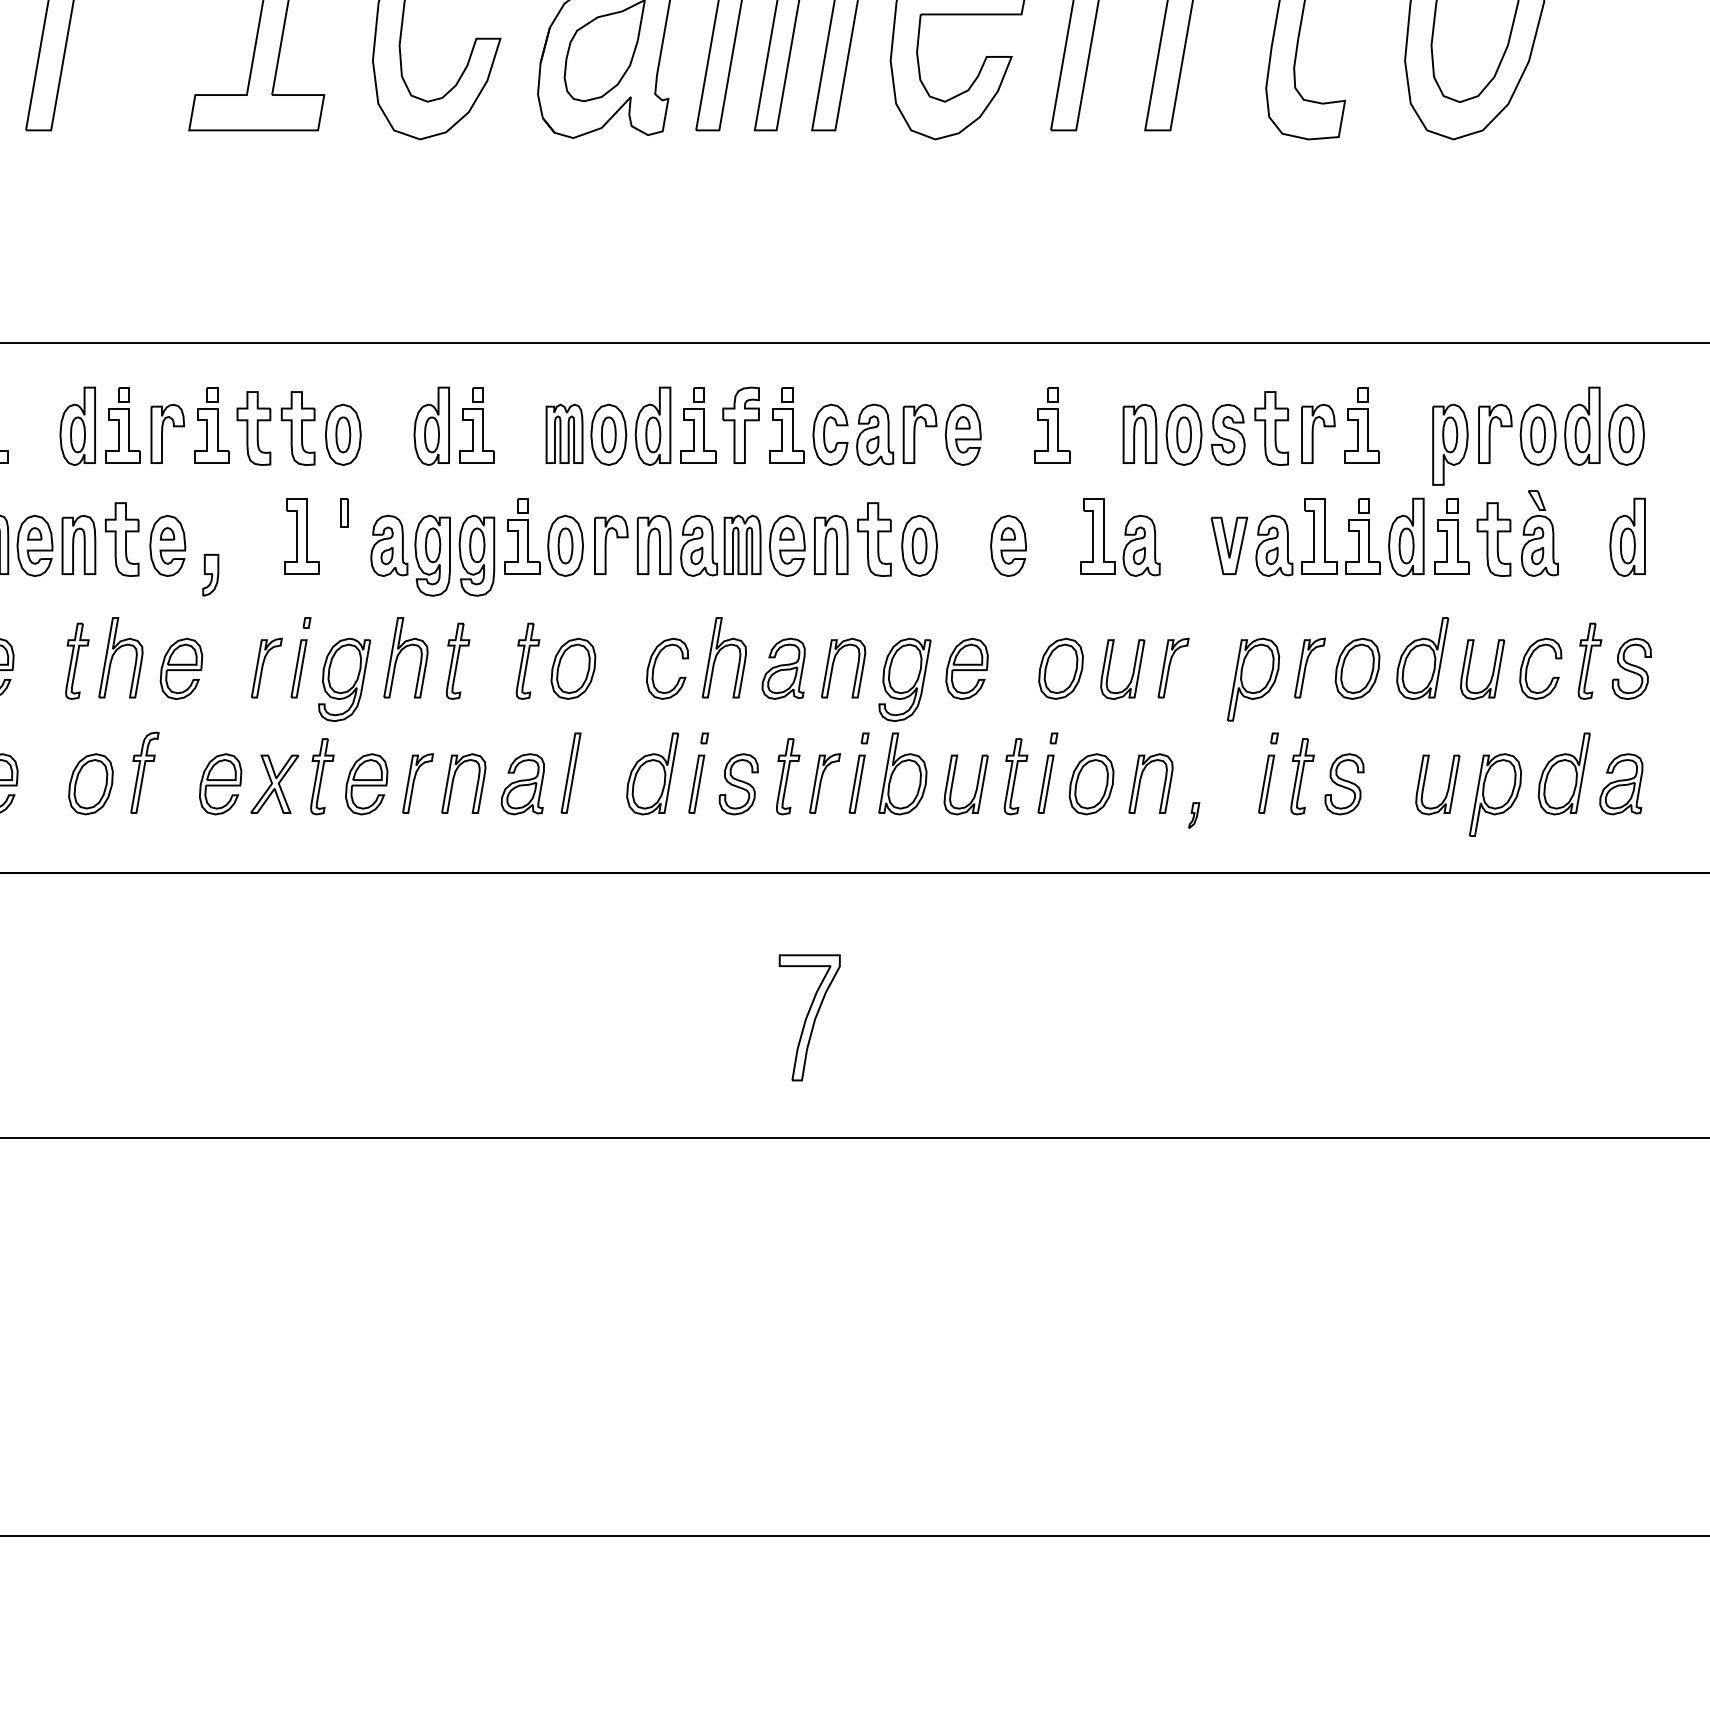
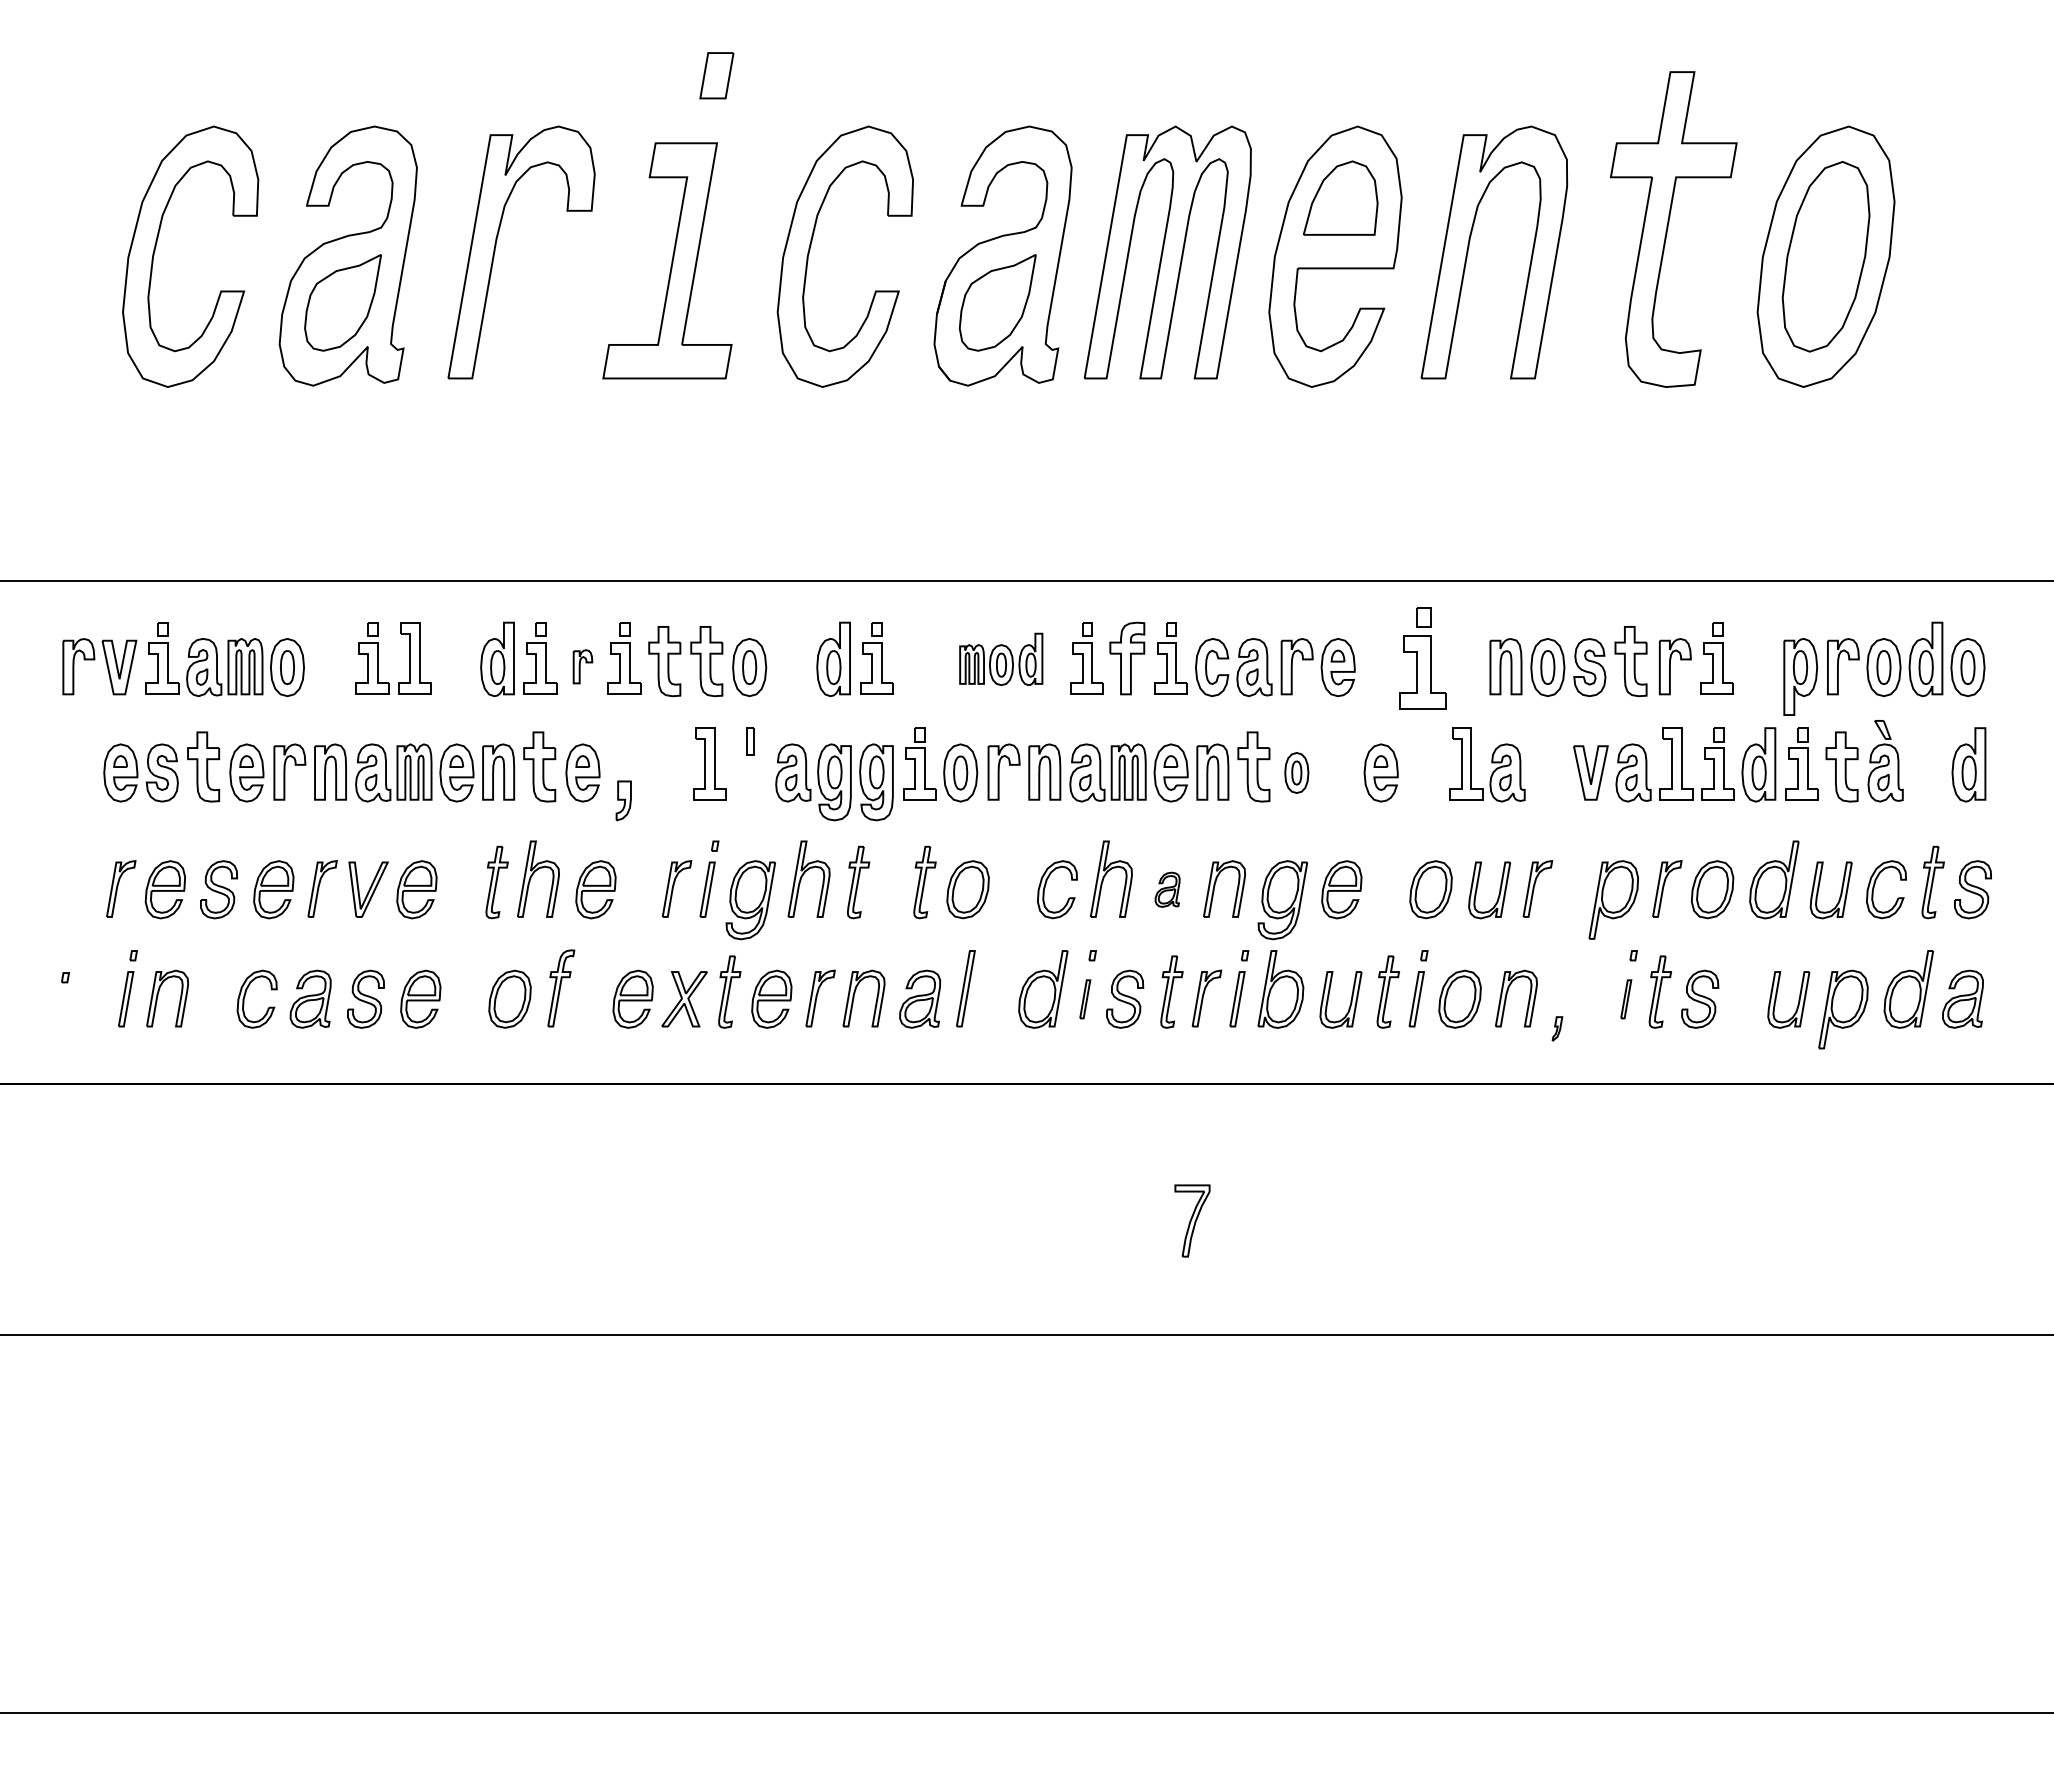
part: (1052, 425) -> (1422, 658), size x1.4
part: (607, 426) -> (1000, 659), size x0.7
part: (167, 433) -> (582, 666), size x0.6
part: (919, 545) -> (1296, 772), size x0.7
part: (783, 668) -> (1167, 889), size x0.6
part: (697, 784) -> (1085, 999), size x0.7
part: (1266, 784) -> (1626, 999), size x0.7
part: (809, 1017) -> (1192, 1220), size x0.6

